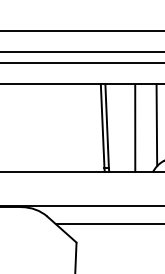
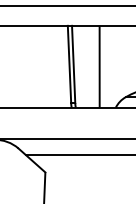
line: (156, 124) -> (119, 63), removed

